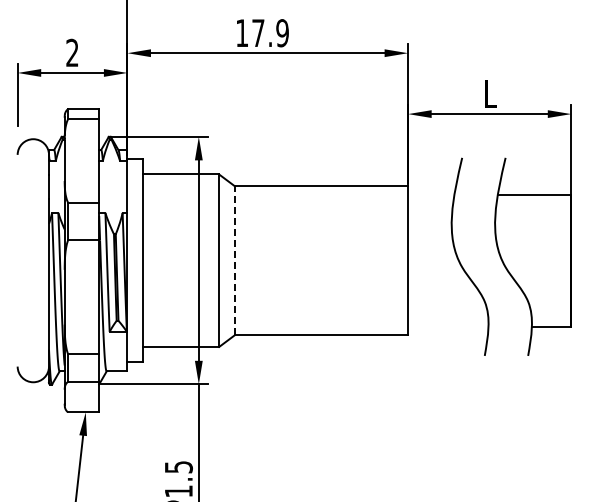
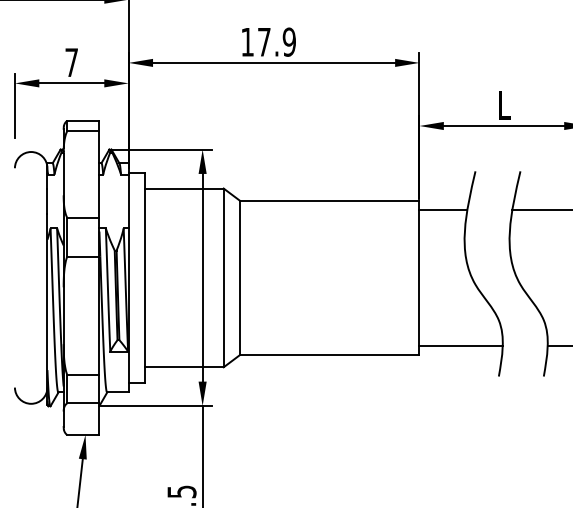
text: (72, 52) -> (71, 62), 2 -> 7
line: (431, 194) -> (443, 209), added
line: (234, 260) -> (239, 277), dashed -> solid
line: (448, 326) -> (461, 346), added

